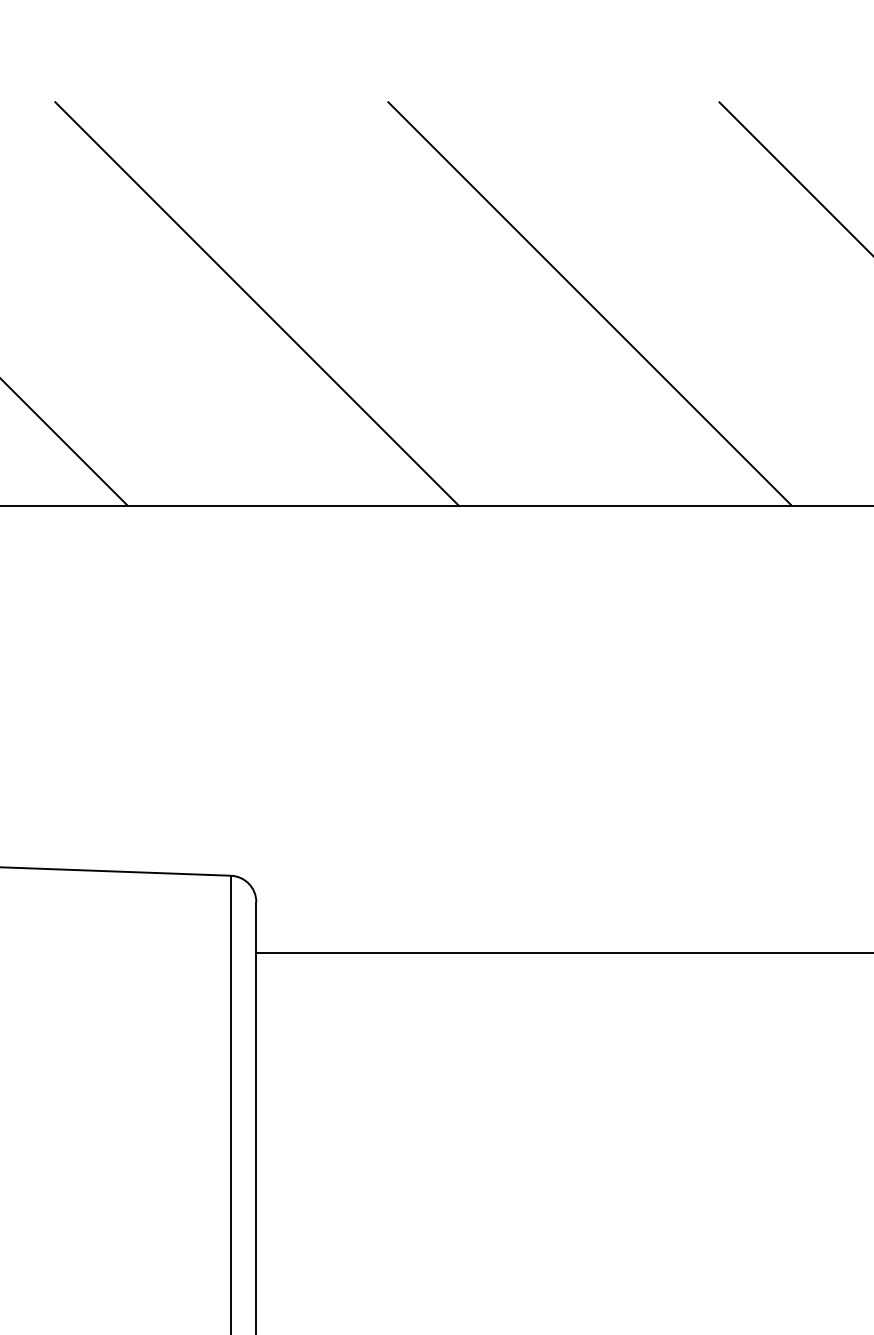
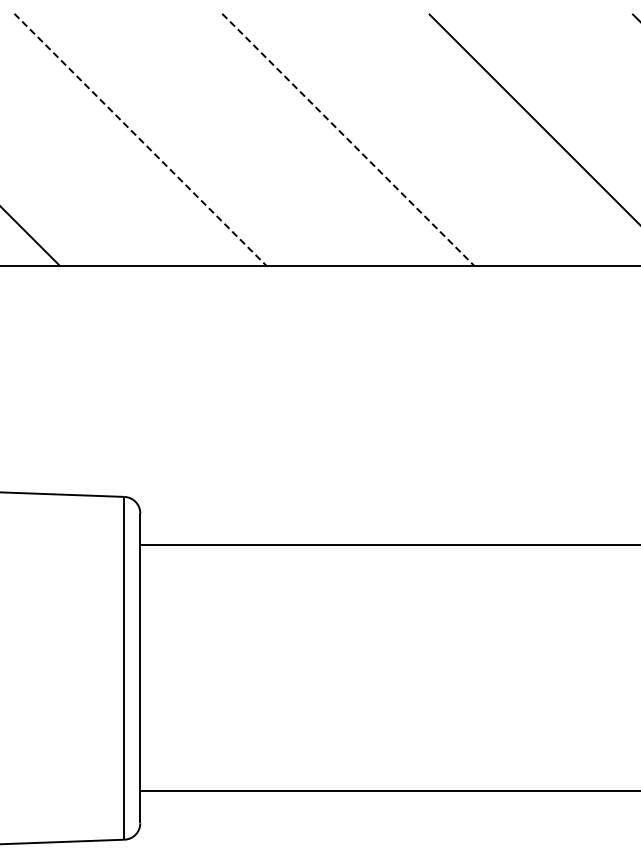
line: (256, 304) -> (140, 140), solid -> dashed
line: (589, 304) -> (348, 140), solid -> dashed

